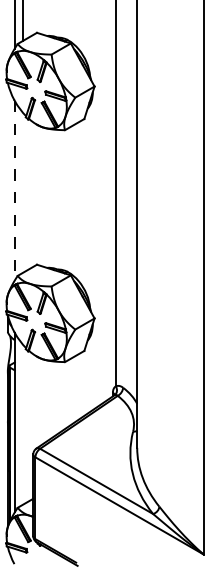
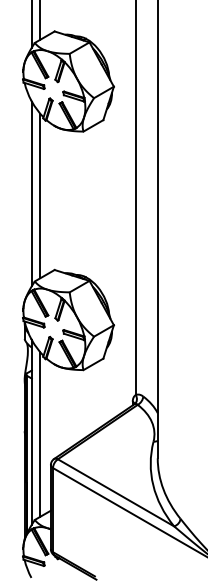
line: (14, 190) -> (31, 193), dashed -> solid
line: (22, 192) -> (39, 195), added
line: (22, 424) -> (39, 434), added

